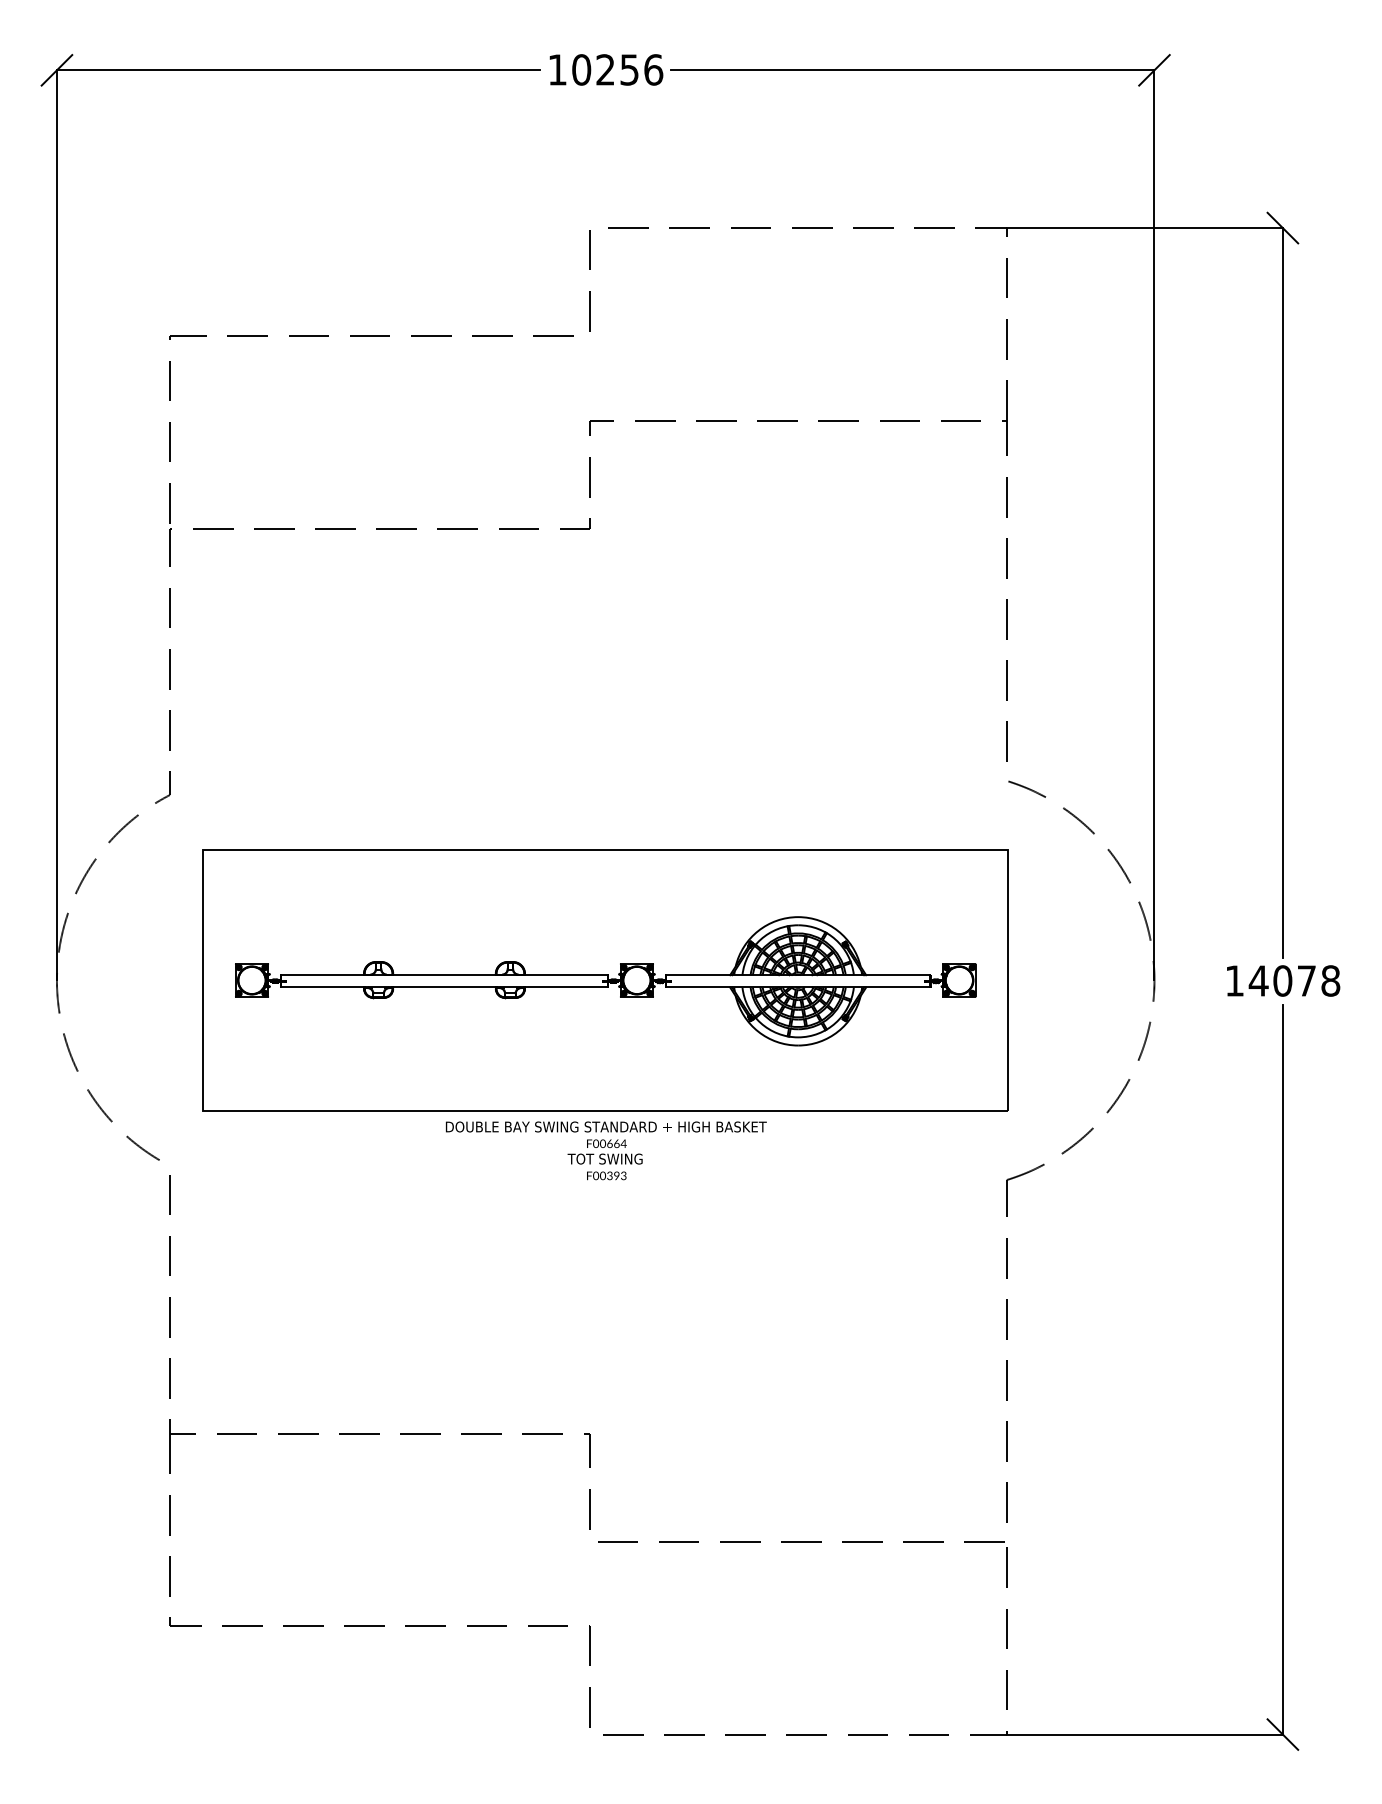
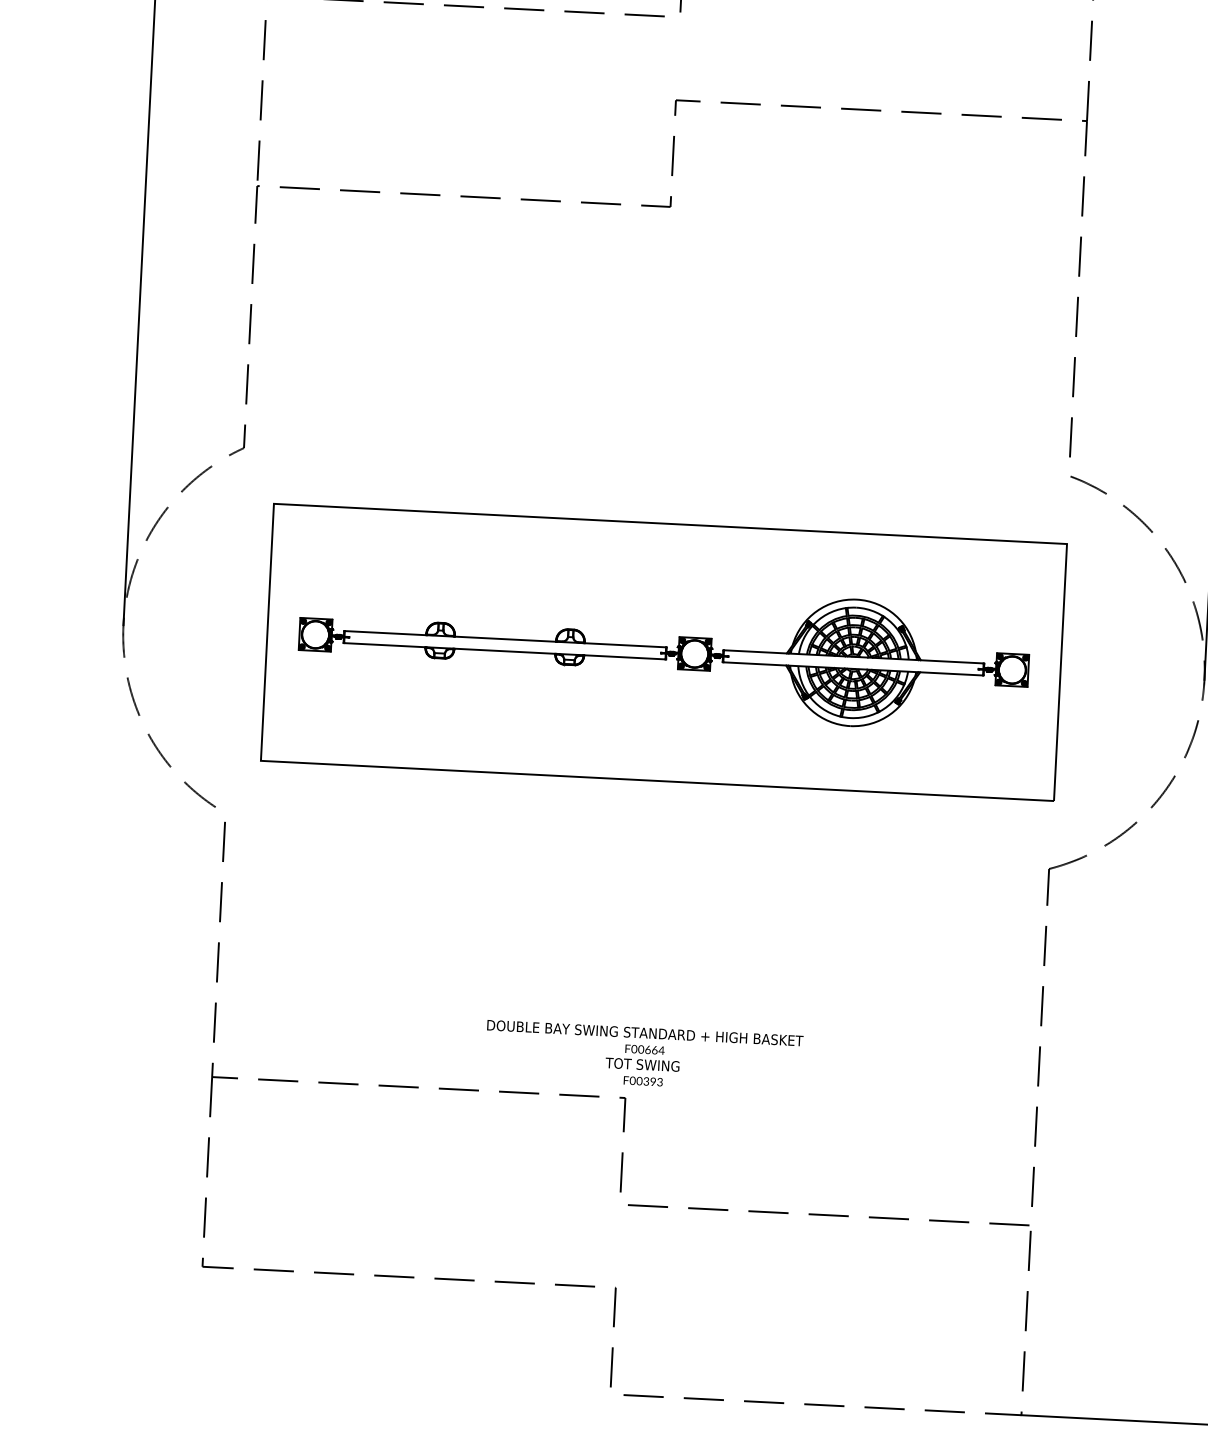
text: (606, 1150) -> (644, 1056), moved

